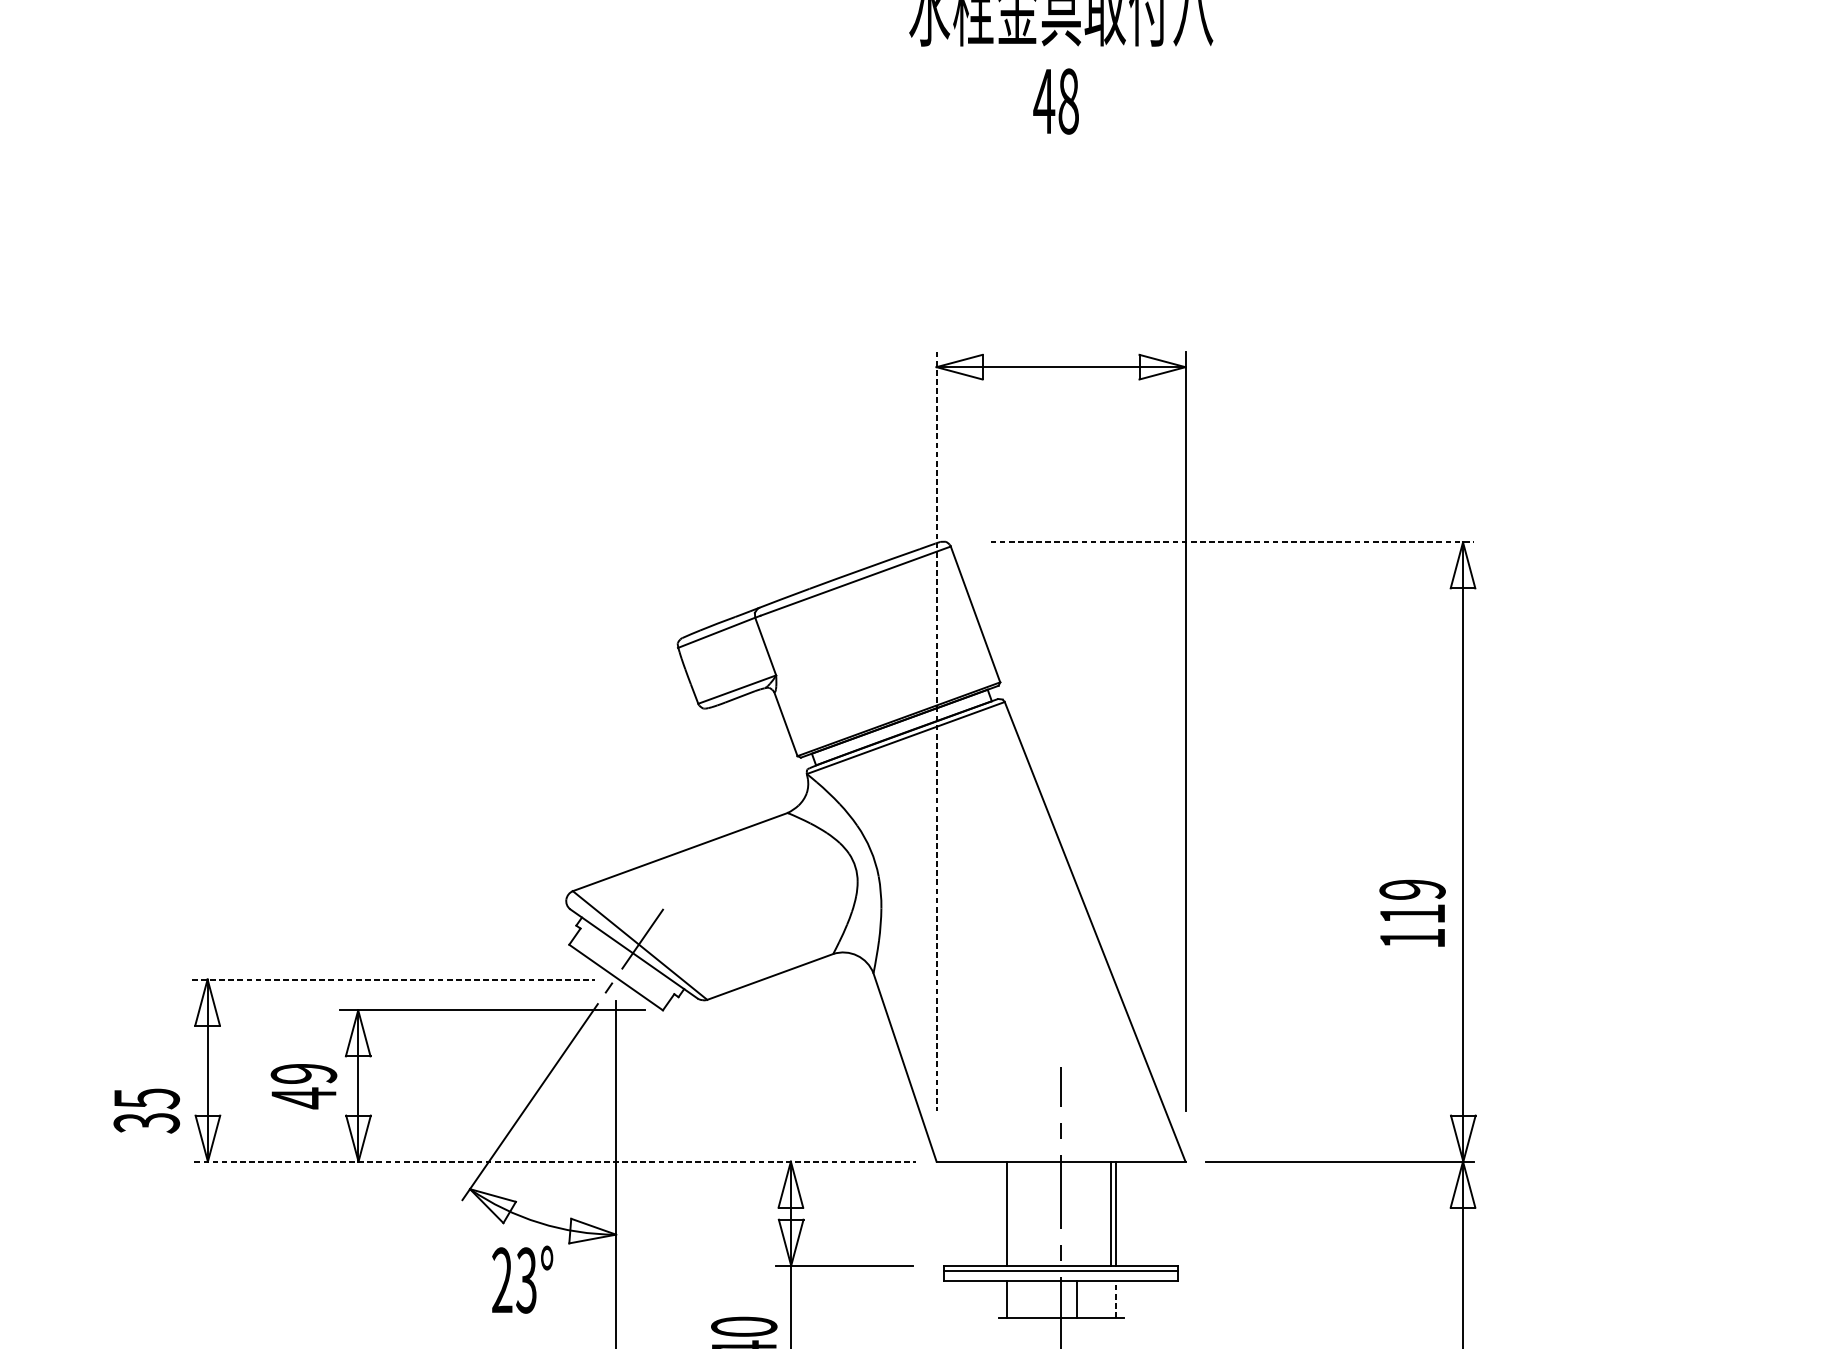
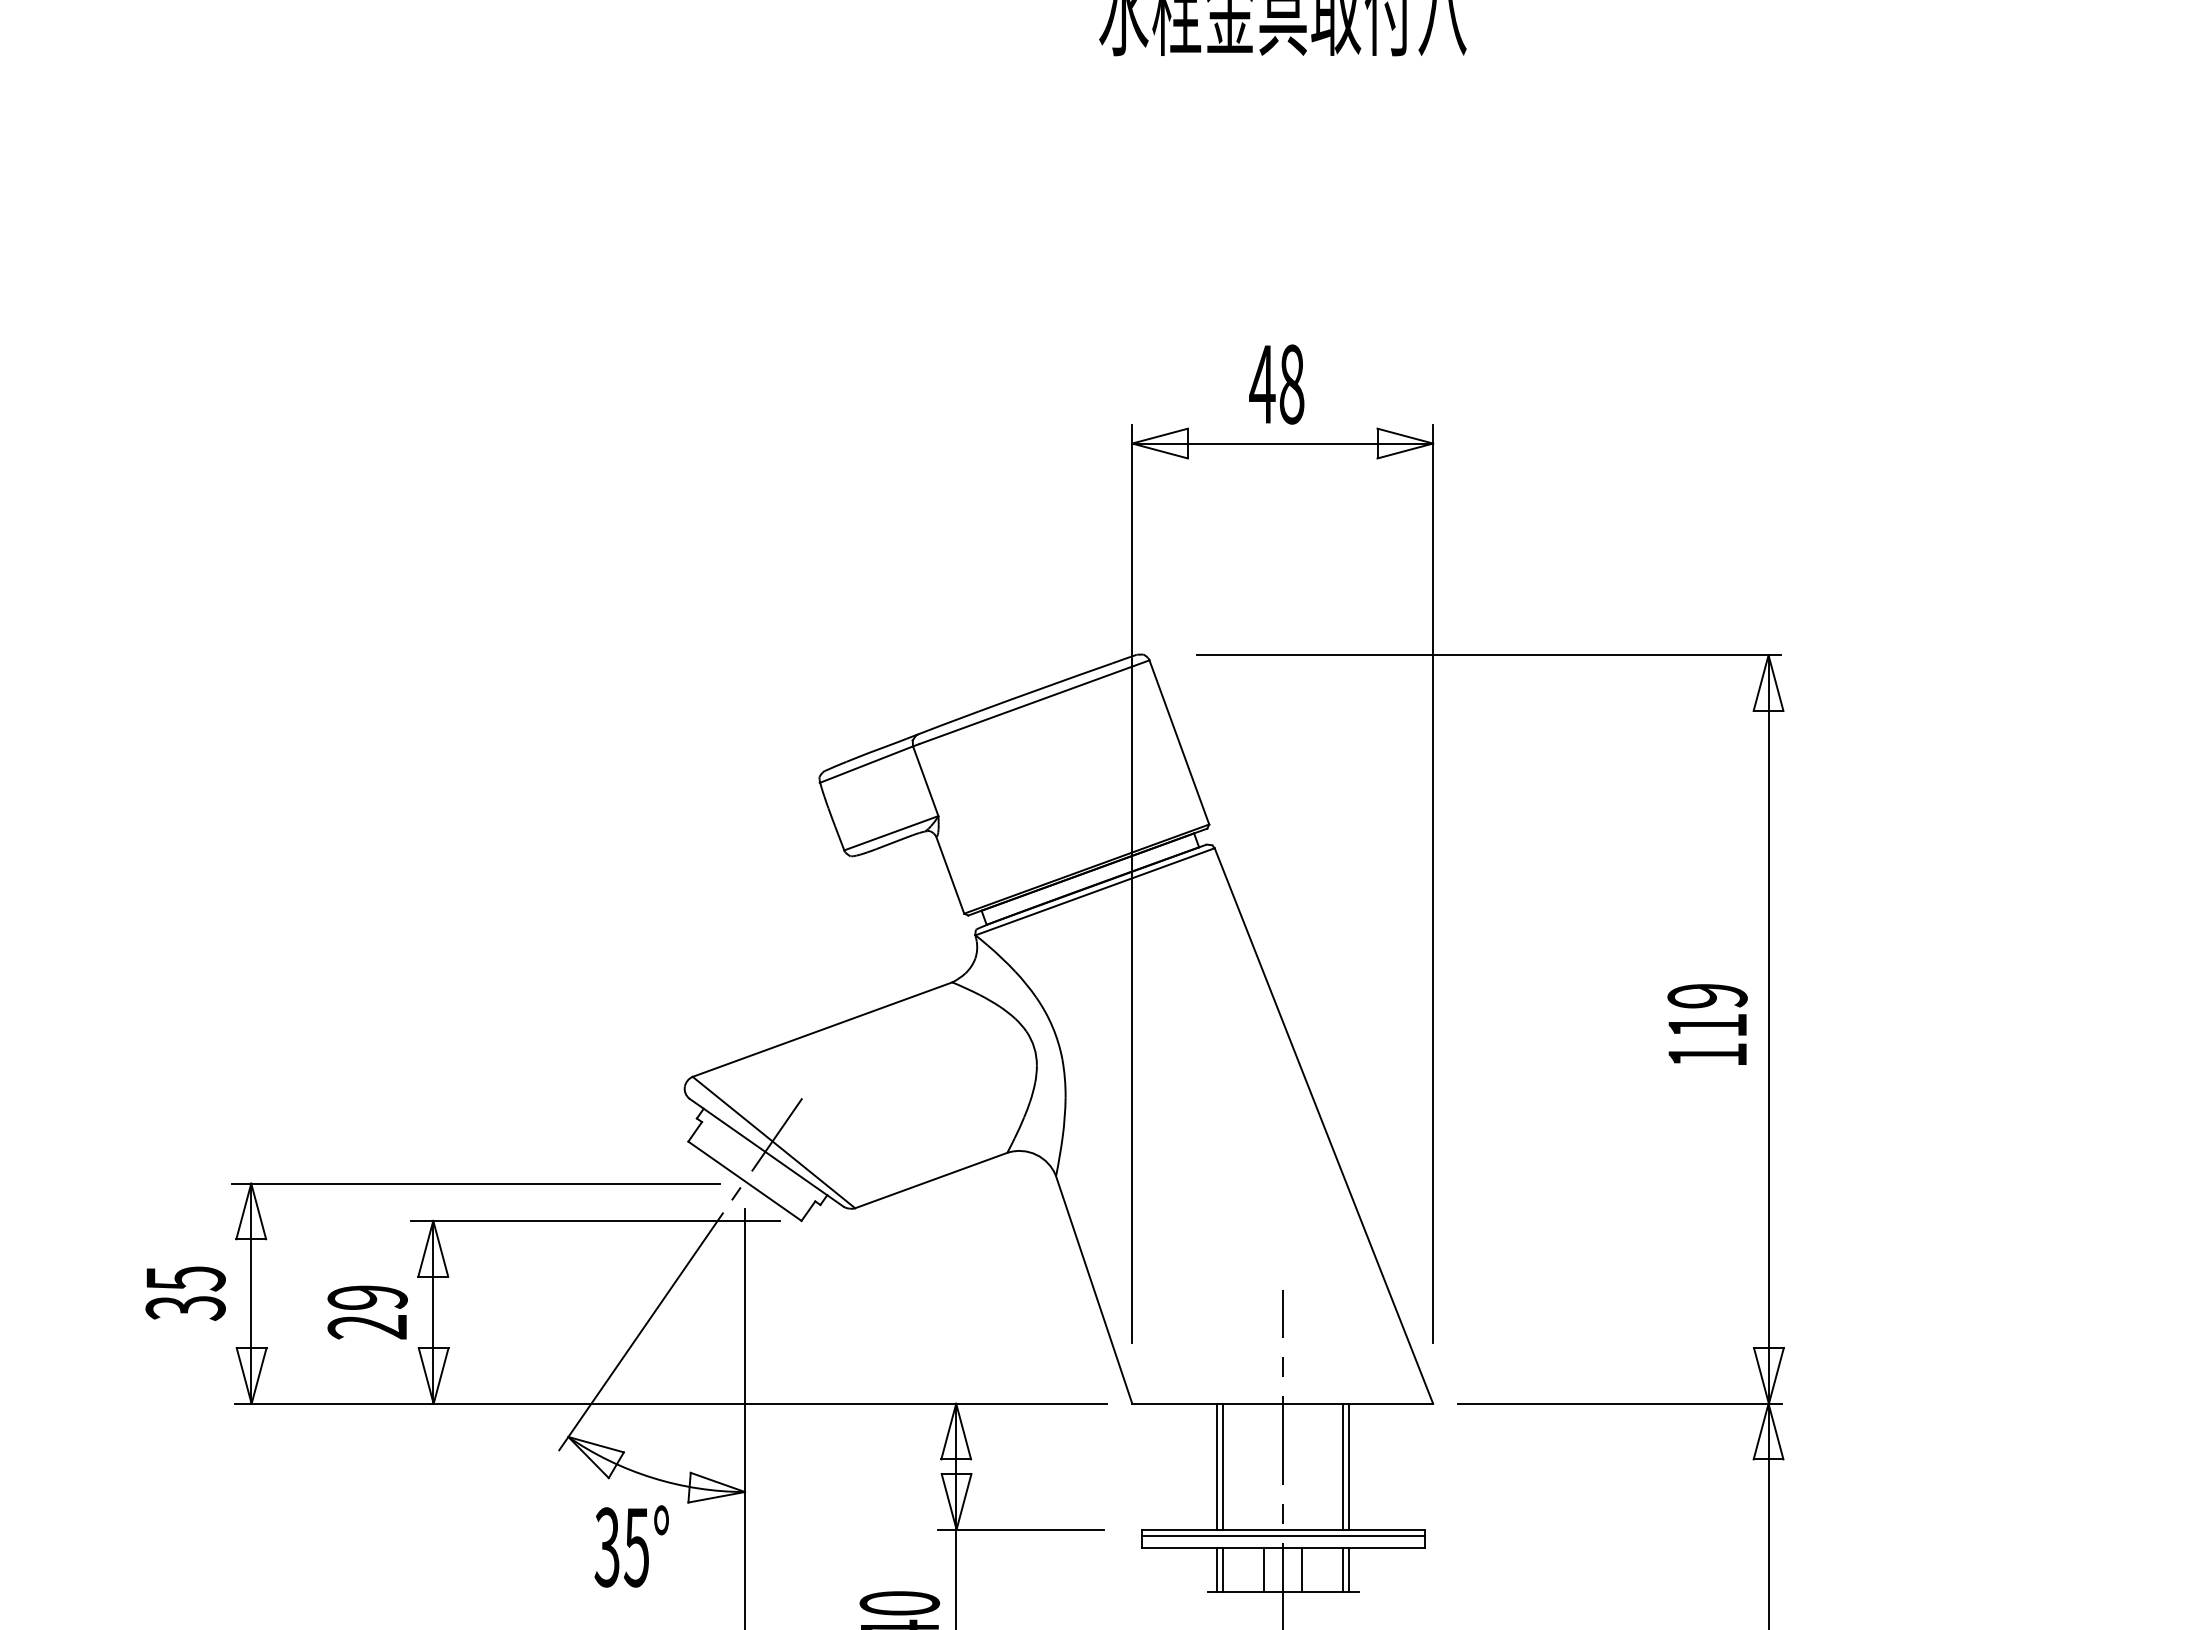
text: (1055, 101) -> (1276, 384), moved
line: (1232, 542) -> (1489, 655), dashed -> solid
line: (936, 731) -> (1132, 883), dashed -> solid
text: (1412, 913) -> (1707, 1024), moved
line: (393, 979) -> (476, 1183), dashed -> solid
text: (302, 1098) -> (366, 1327), 49 -> 29
text: (146, 1110) -> (185, 1293), moved
line: (555, 1161) -> (671, 1403), dashed -> solid
line: (1012, 1213) -> (1223, 1466), added
text: (513, 1280) -> (621, 1547), 23° -> 35°
line: (1116, 1298) -> (1349, 1569), dashed -> solid
line: (1012, 1299) -> (1223, 1570), added
line: (1045, 1299) -> (1264, 1570), added
line: (1110, 1299) -> (1342, 1570), added

